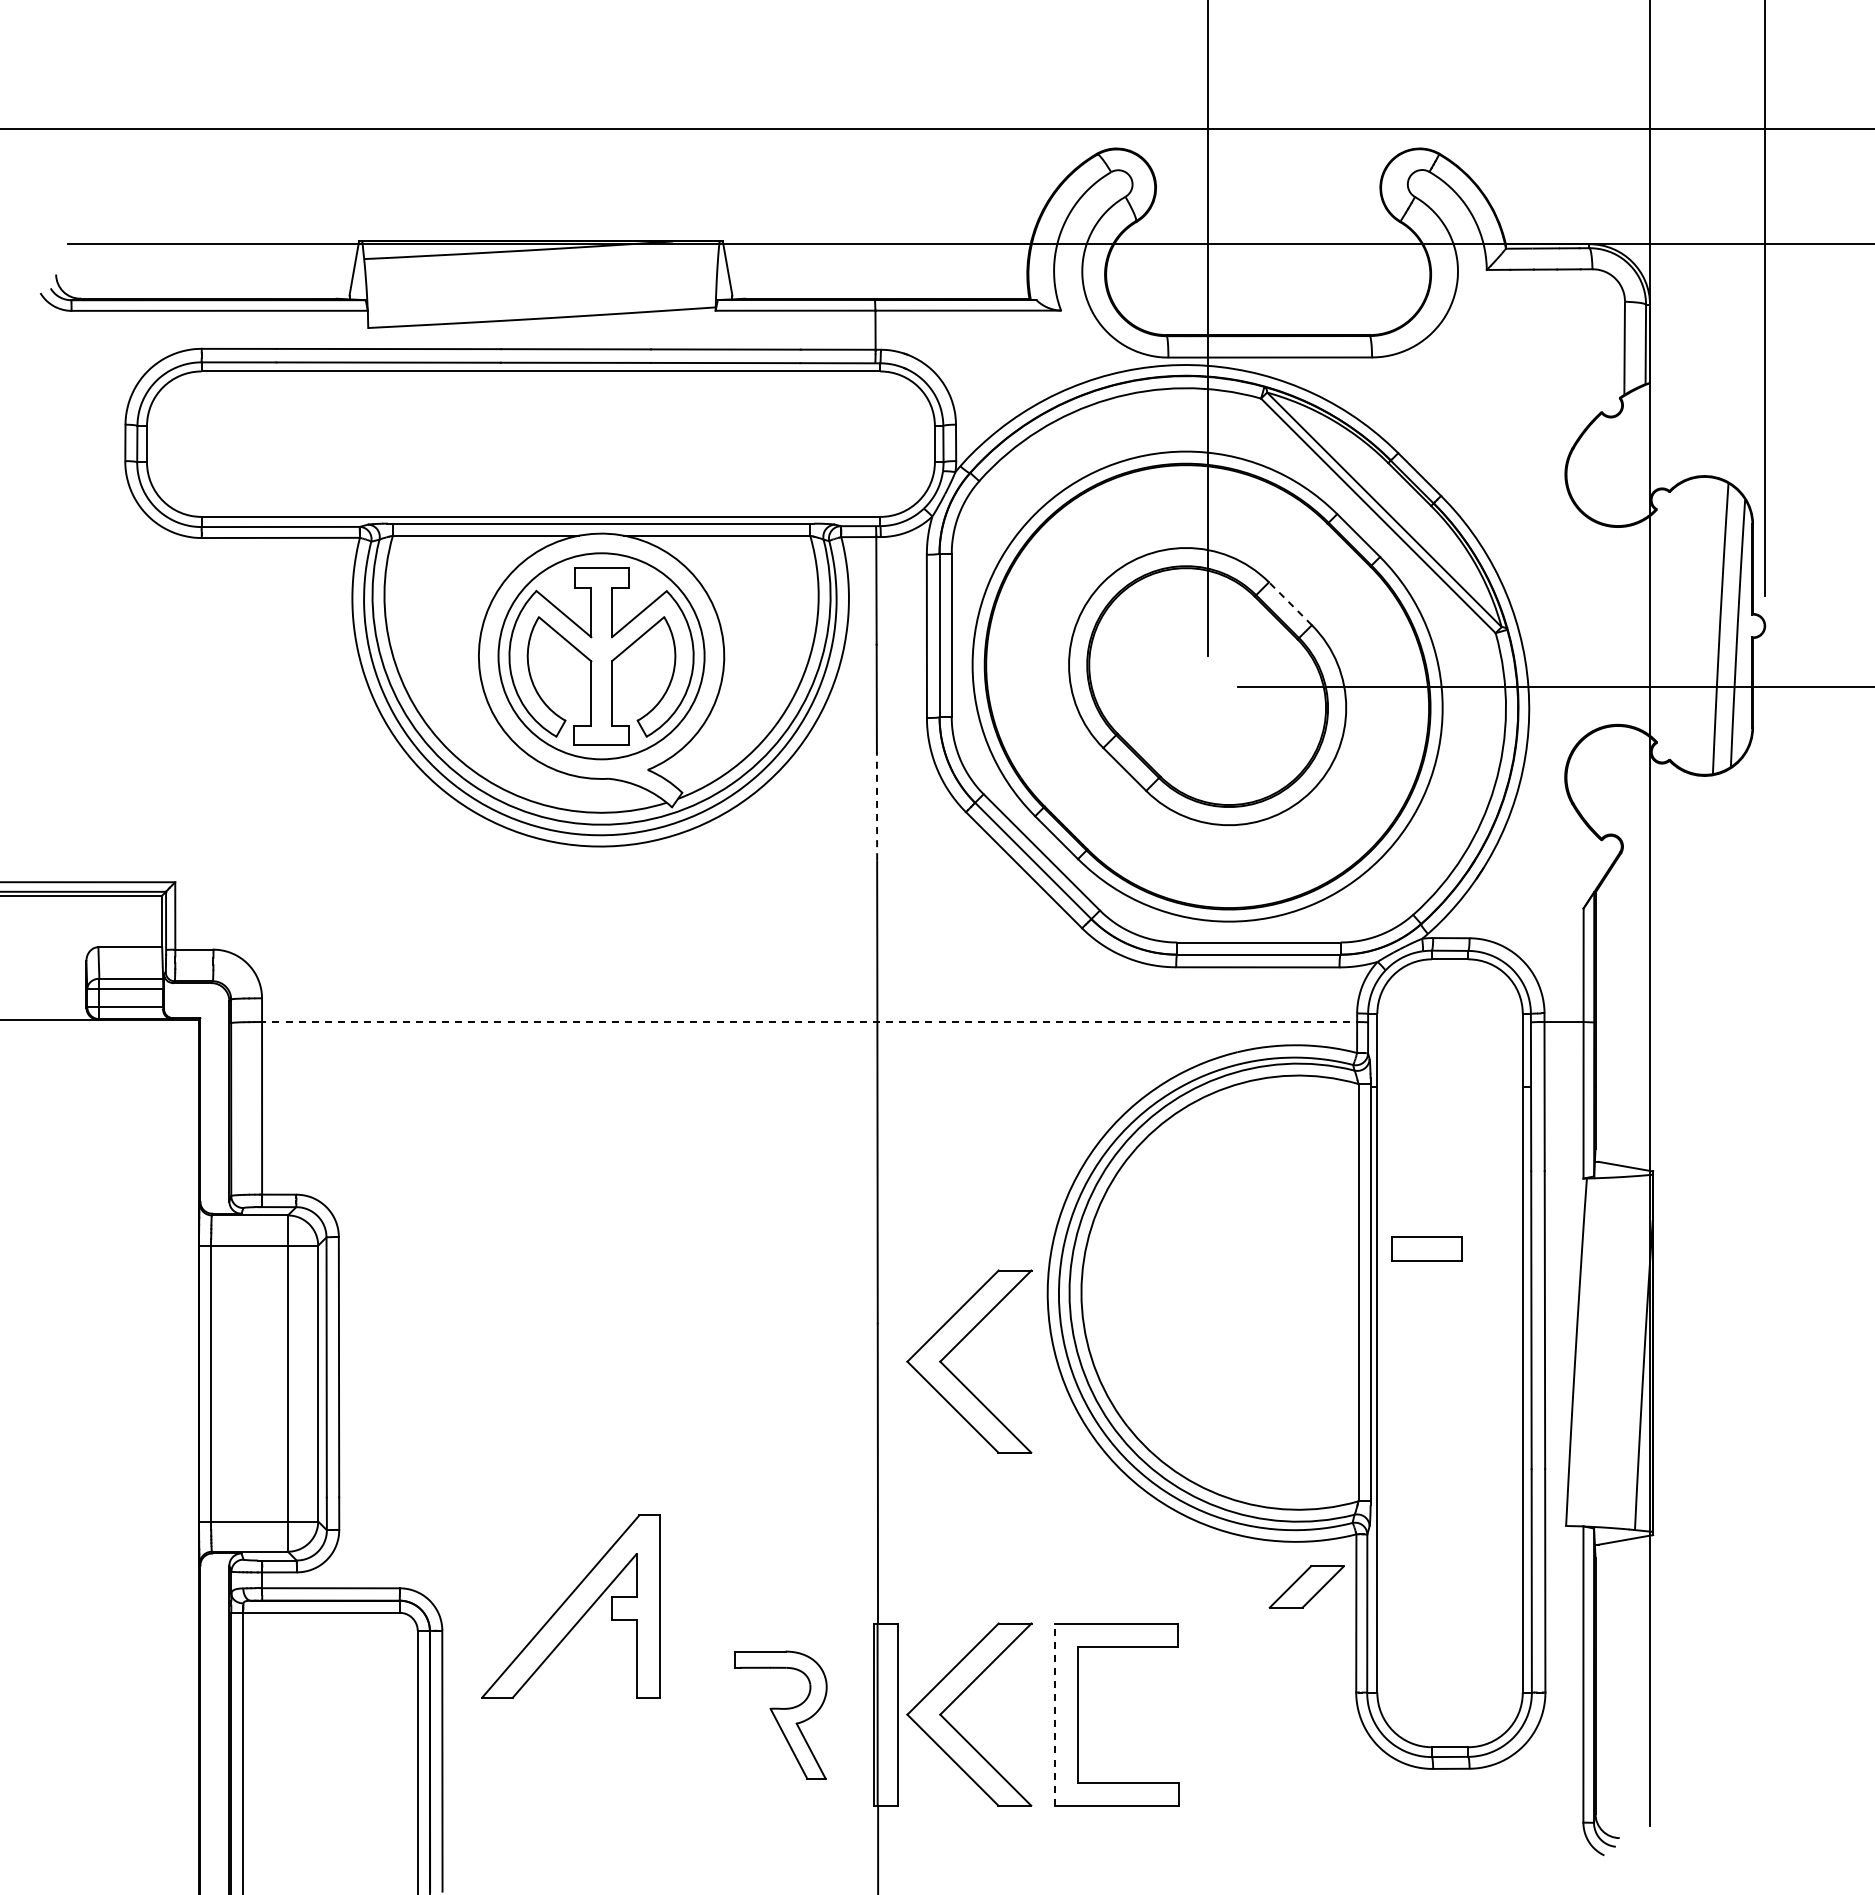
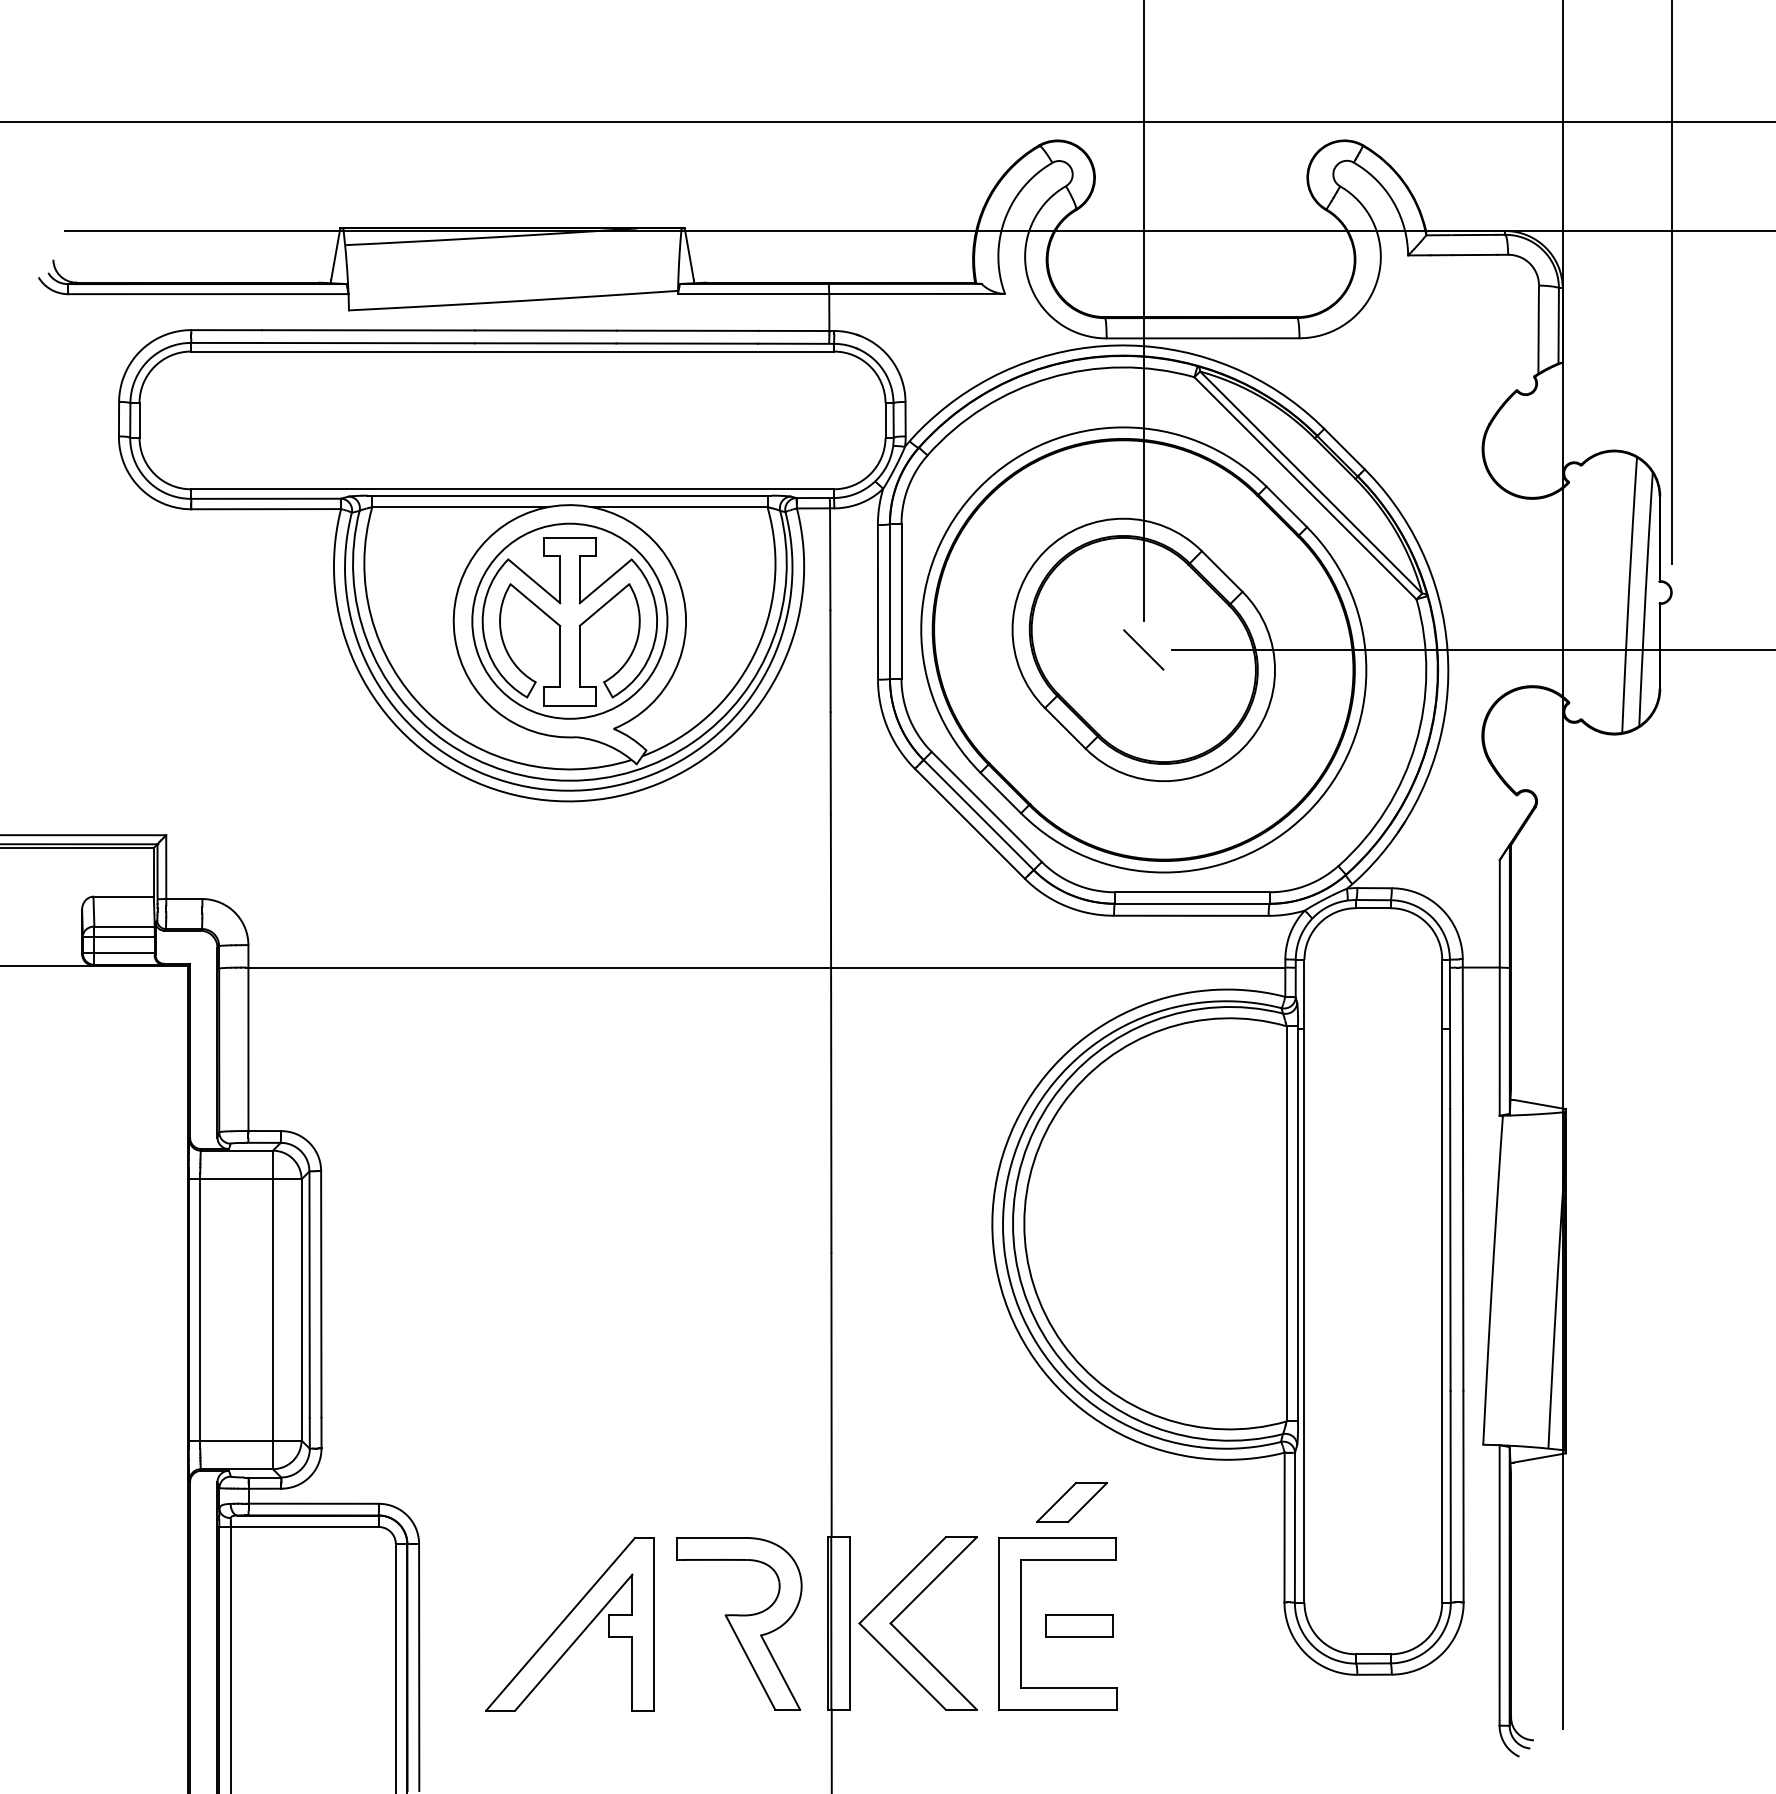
line: (1290, 603) -> (1222, 571), dashed -> solid
line: (1207, 686) -> (1143, 649), added
line: (877, 806) -> (831, 763), dashed -> solid
line: (808, 1022) -> (765, 968), dashed -> solid
part: (1426, 1248) -> (1079, 1625), moved
part: (955, 1347) -> (905, 1275), removed
part: (1306, 1586) -> (1071, 1502), moved
part: (570, 1606) -> (569, 1624), moved
part: (780, 1714) -> (739, 1623), size x1.43
line: (1055, 1714) -> (999, 1623), dashed -> solid

